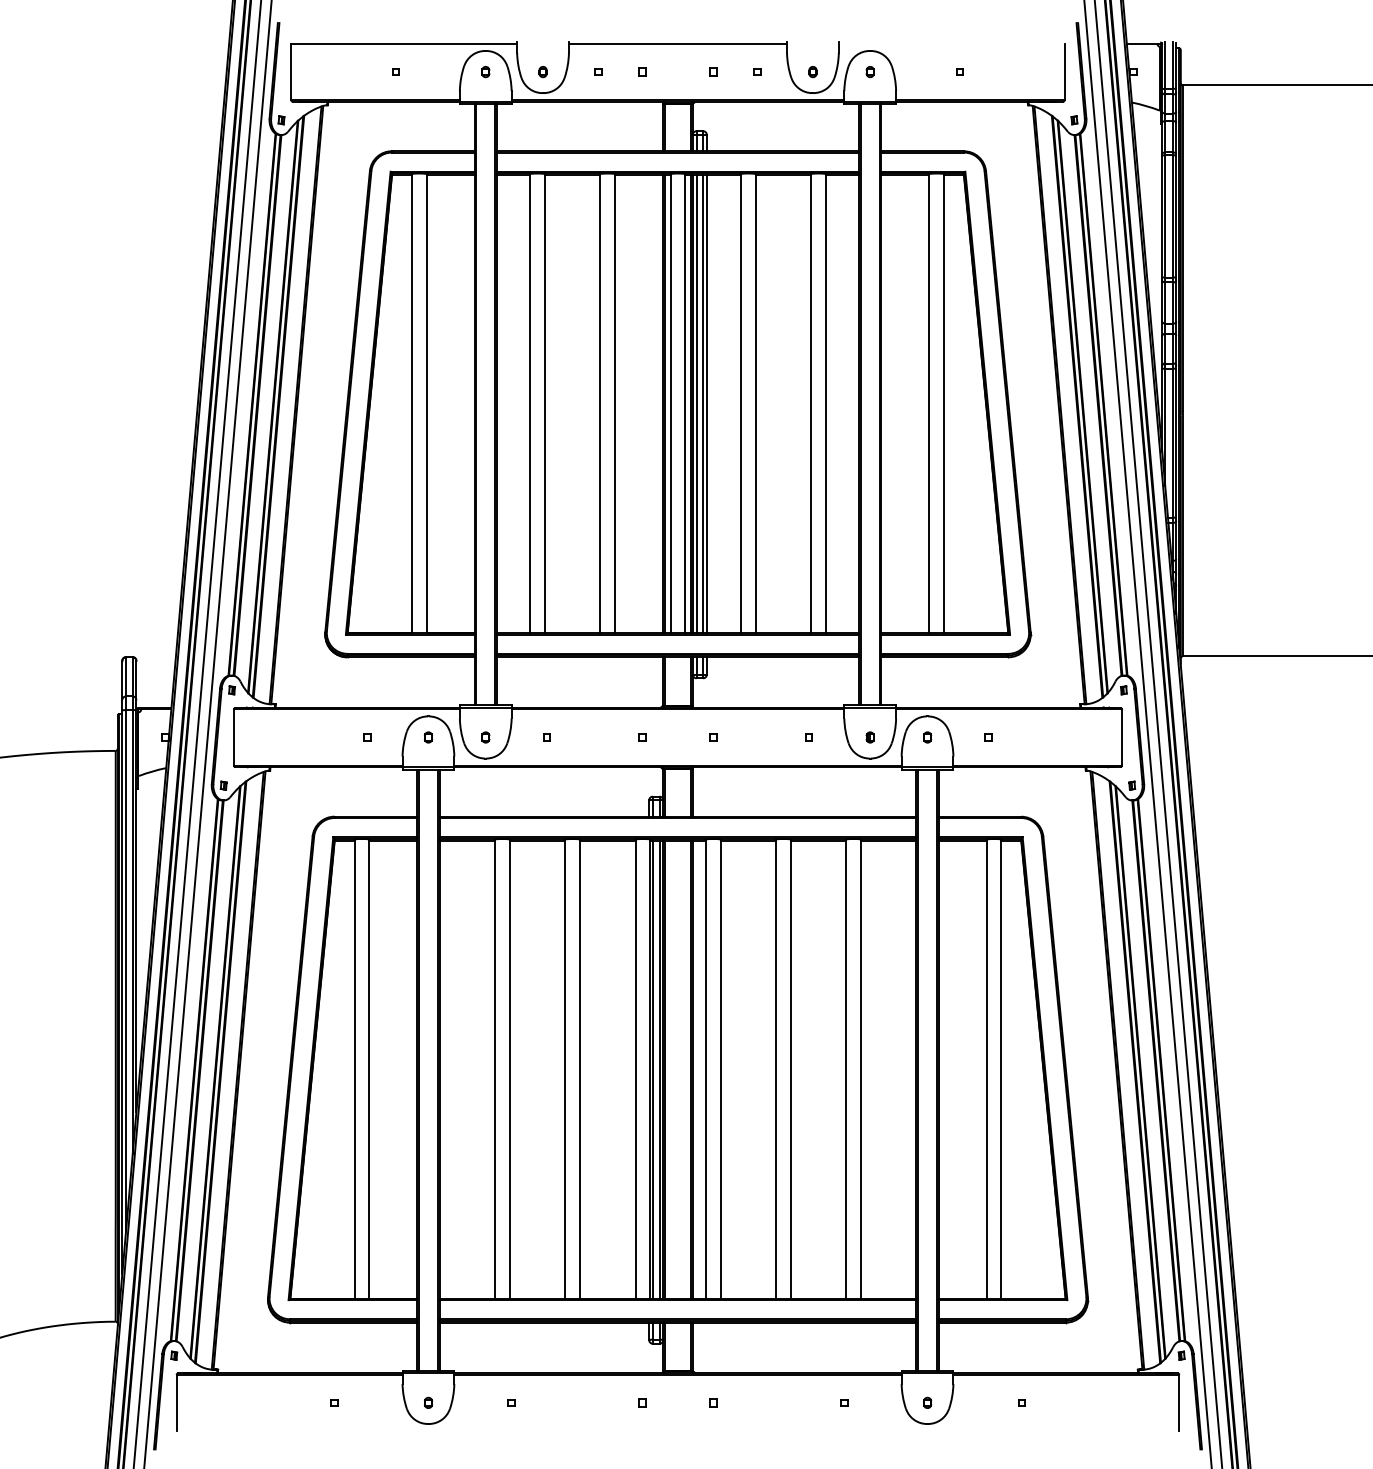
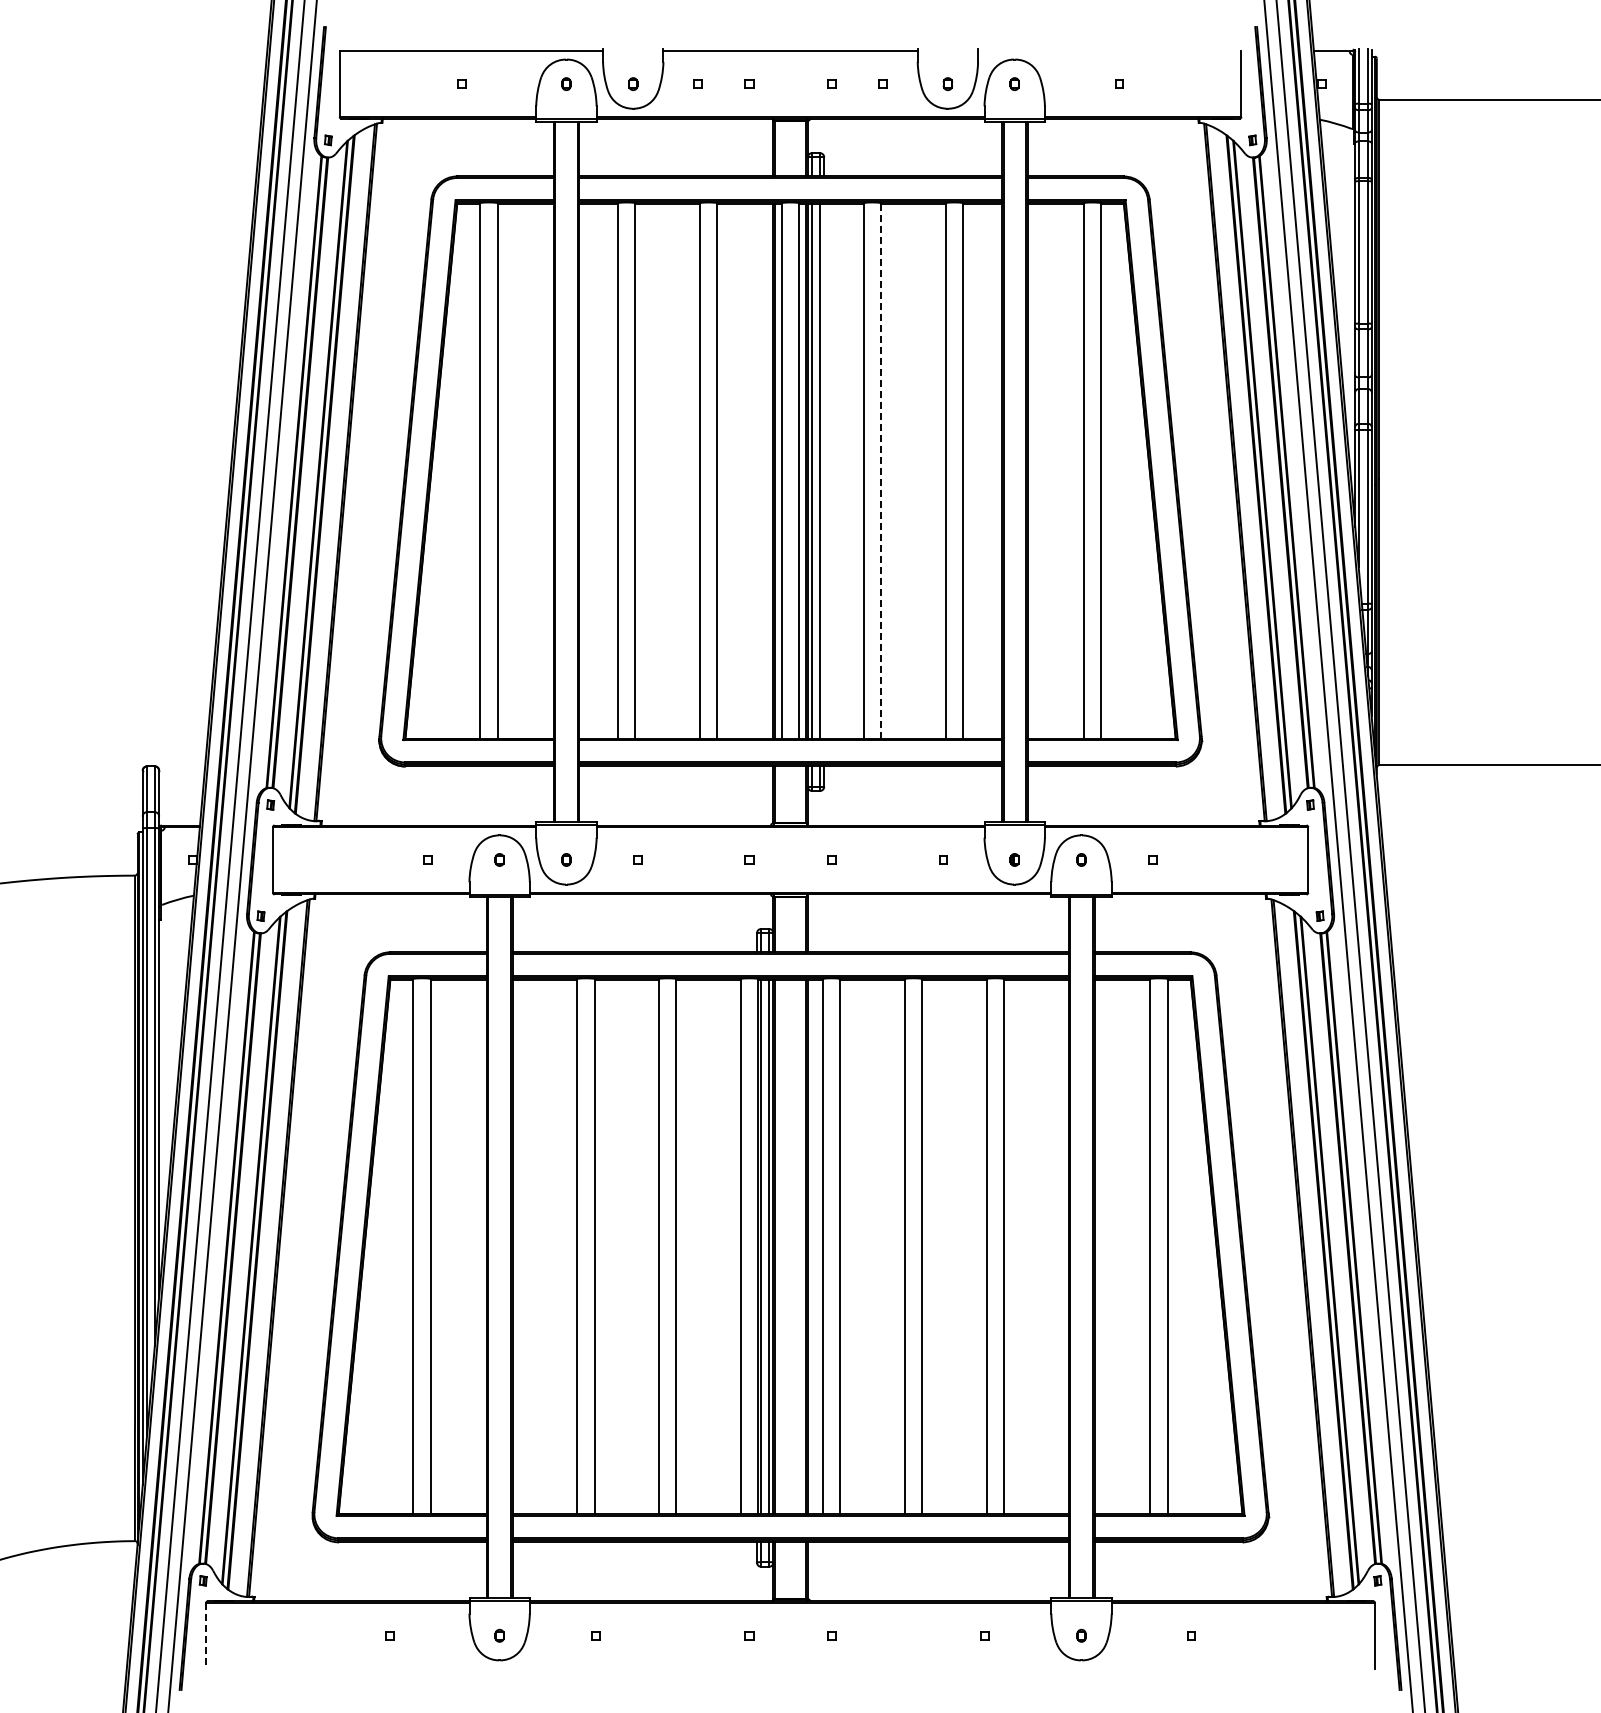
line: (755, 403) -> (881, 470), solid -> dashed
line: (707, 404) -> (824, 471), removed
line: (177, 1402) -> (206, 1635), solid -> dashed

